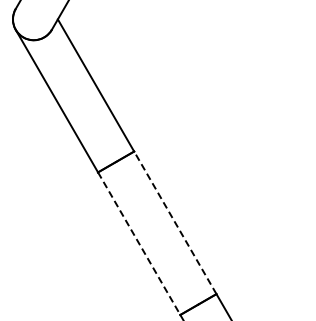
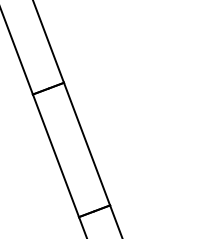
line: (175, 222) -> (87, 143), dashed -> solid
line: (139, 244) -> (56, 156), dashed -> solid

